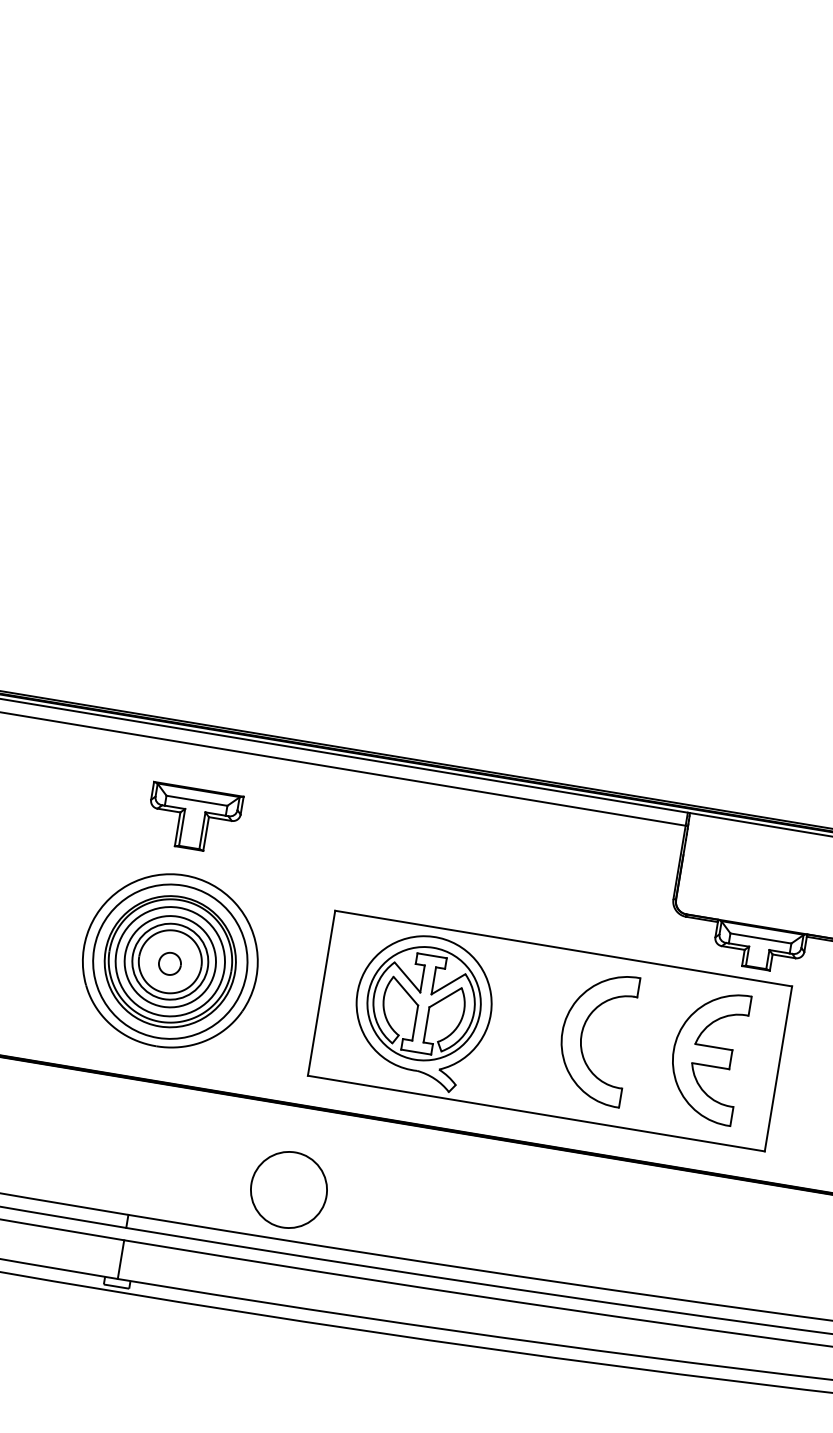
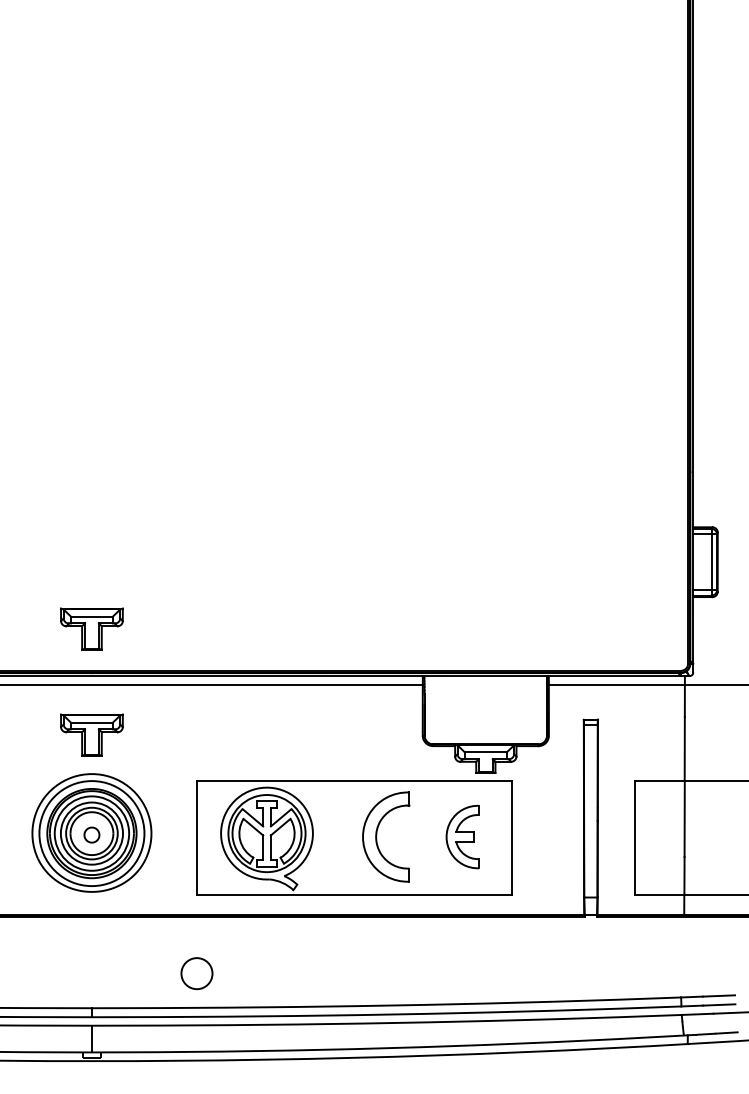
part: (218, 664) -> (91, 628), added
part: (706, 1054) -> (462, 836), size x0.7
circle: (288, 1189) -> (196, 973), size x0.6

